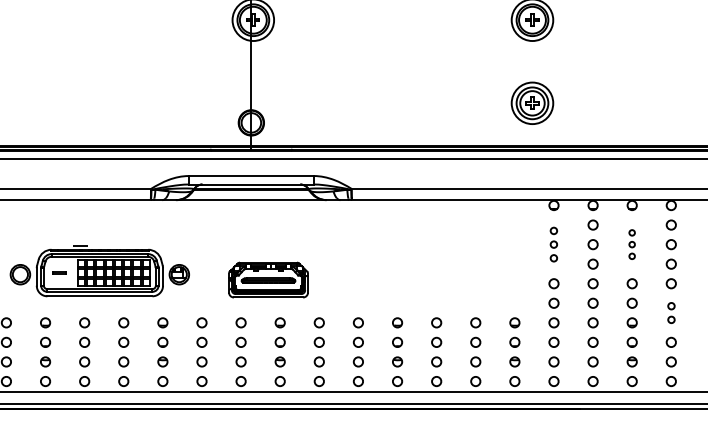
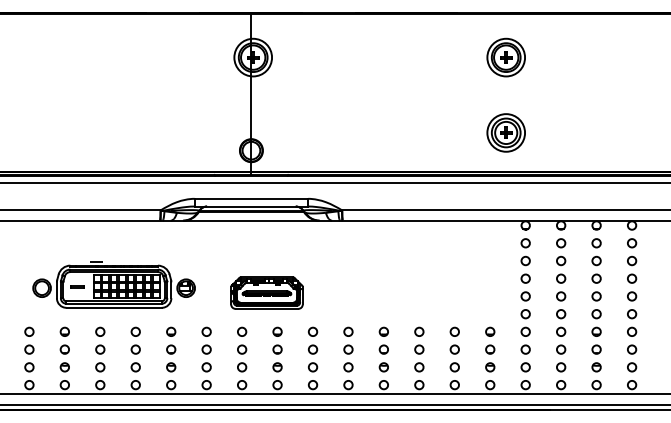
part: (553, 244) -> (525, 260), size x1.43
part: (632, 244) -> (596, 260), size x1.67
part: (671, 312) -> (632, 322), size x1.43

